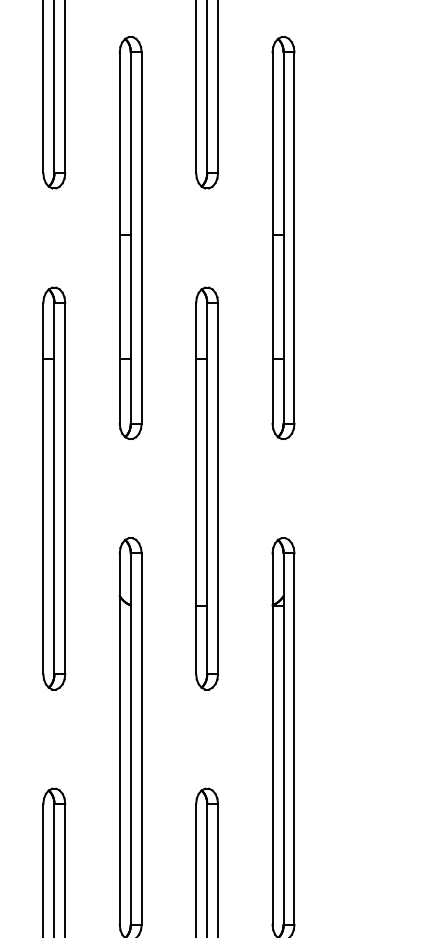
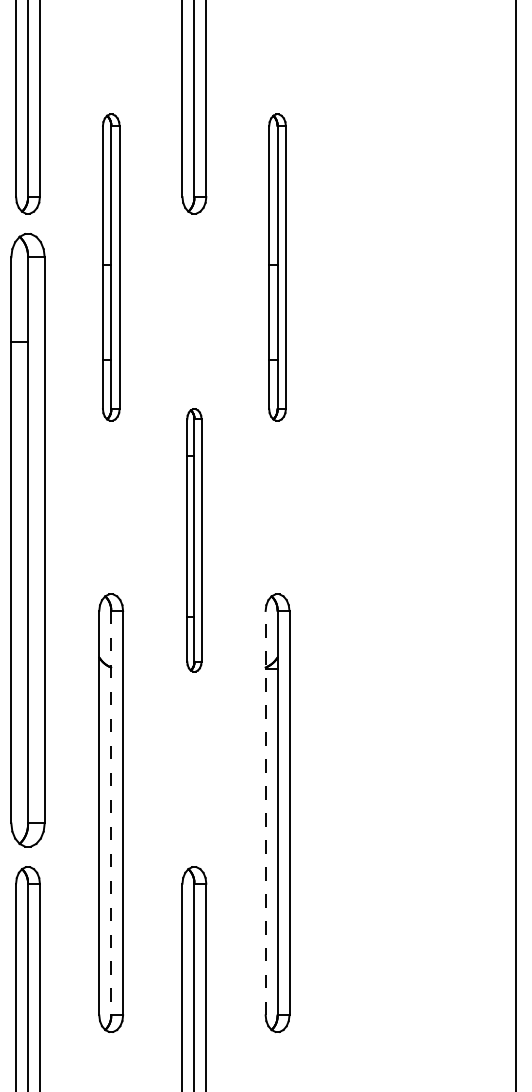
part: (130, 237) -> (111, 267), size x0.7
part: (283, 237) -> (277, 267), size x0.7
part: (53, 488) -> (27, 540), size x1.4
part: (207, 488) -> (194, 540), size x0.6
line: (272, 738) -> (265, 812), solid -> dashed
line: (130, 739) -> (111, 813), solid -> dashed

